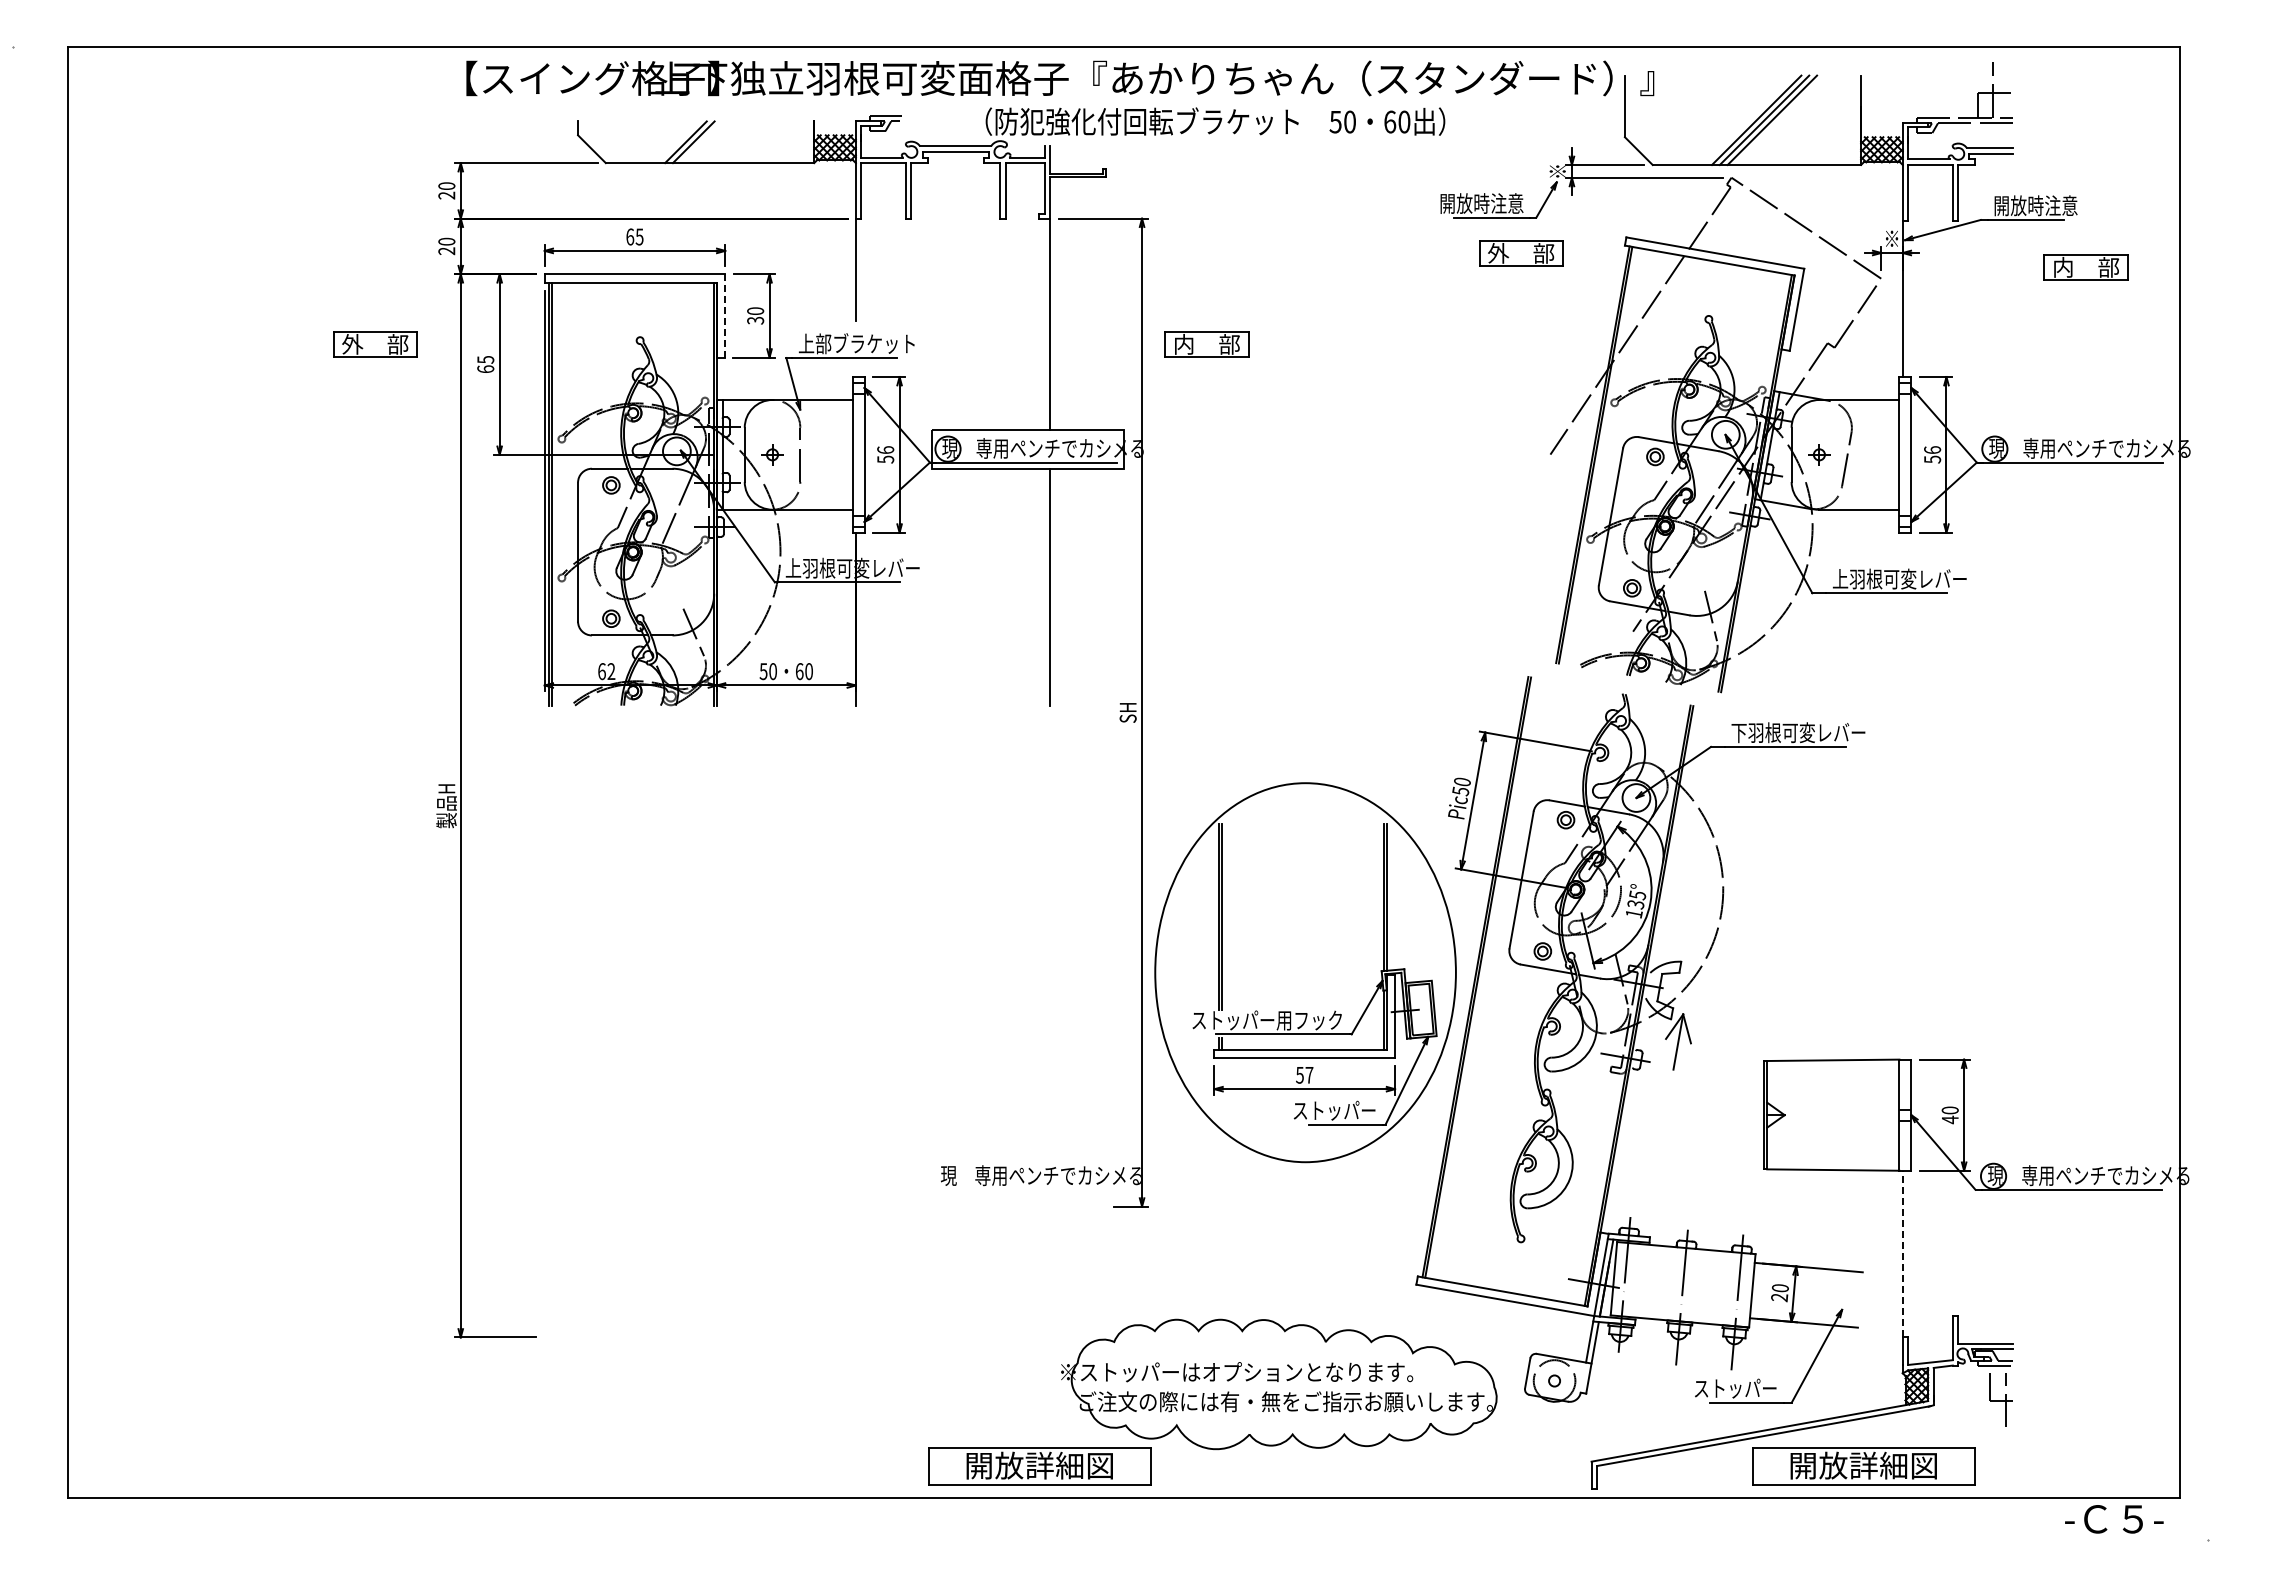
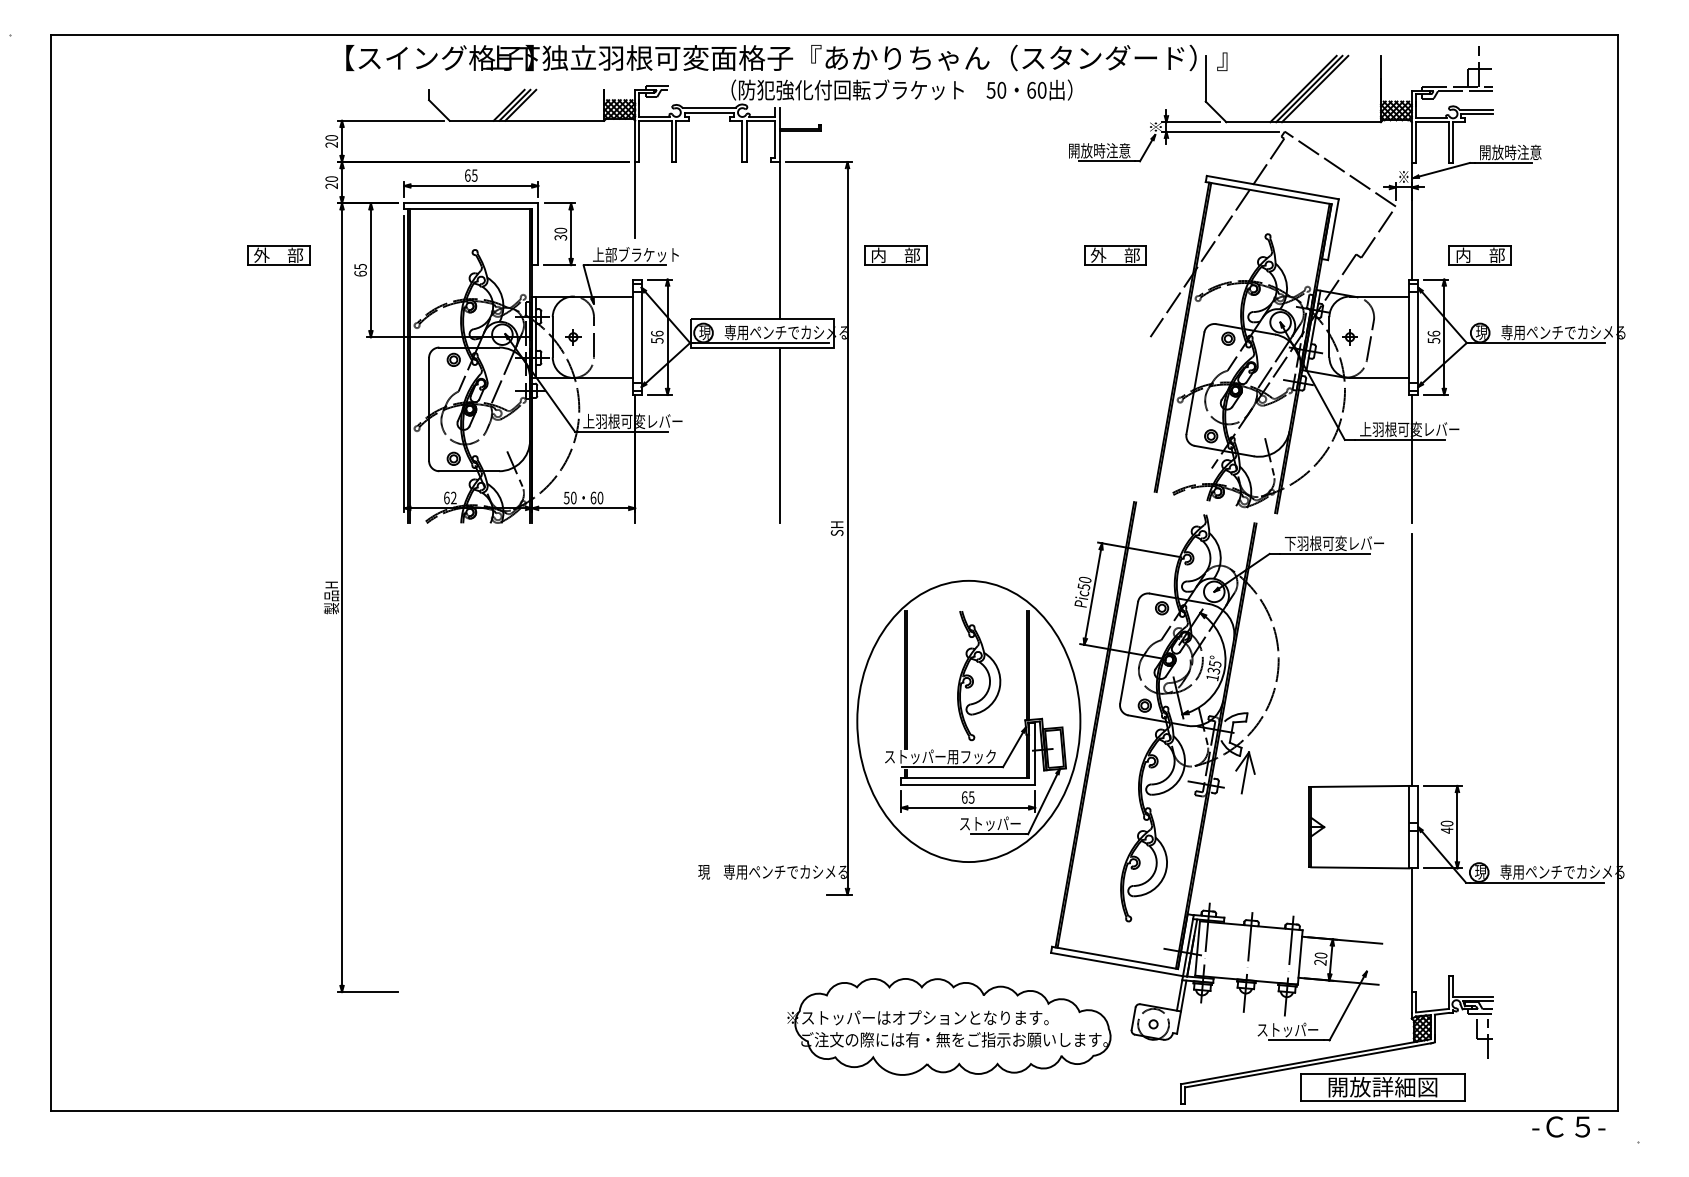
line: (701, 142) -> (520, 105), added
part: (1521, 253) -> (1115, 255), moved
part: (2085, 267) -> (1479, 255), moved
line: (725, 315) -> (538, 233), dashed -> solid
line: (1902, 618) -> (1411, 458), added
line: (1902, 889) -> (1411, 659), added
part: (1311, 914) -> (973, 678), added
text: (1304, 1074) -> (968, 796), 57 -> 65
line: (1902, 1253) -> (1411, 929), dashed -> solid
part: (1039, 1466) -> (771, 1087), removed

